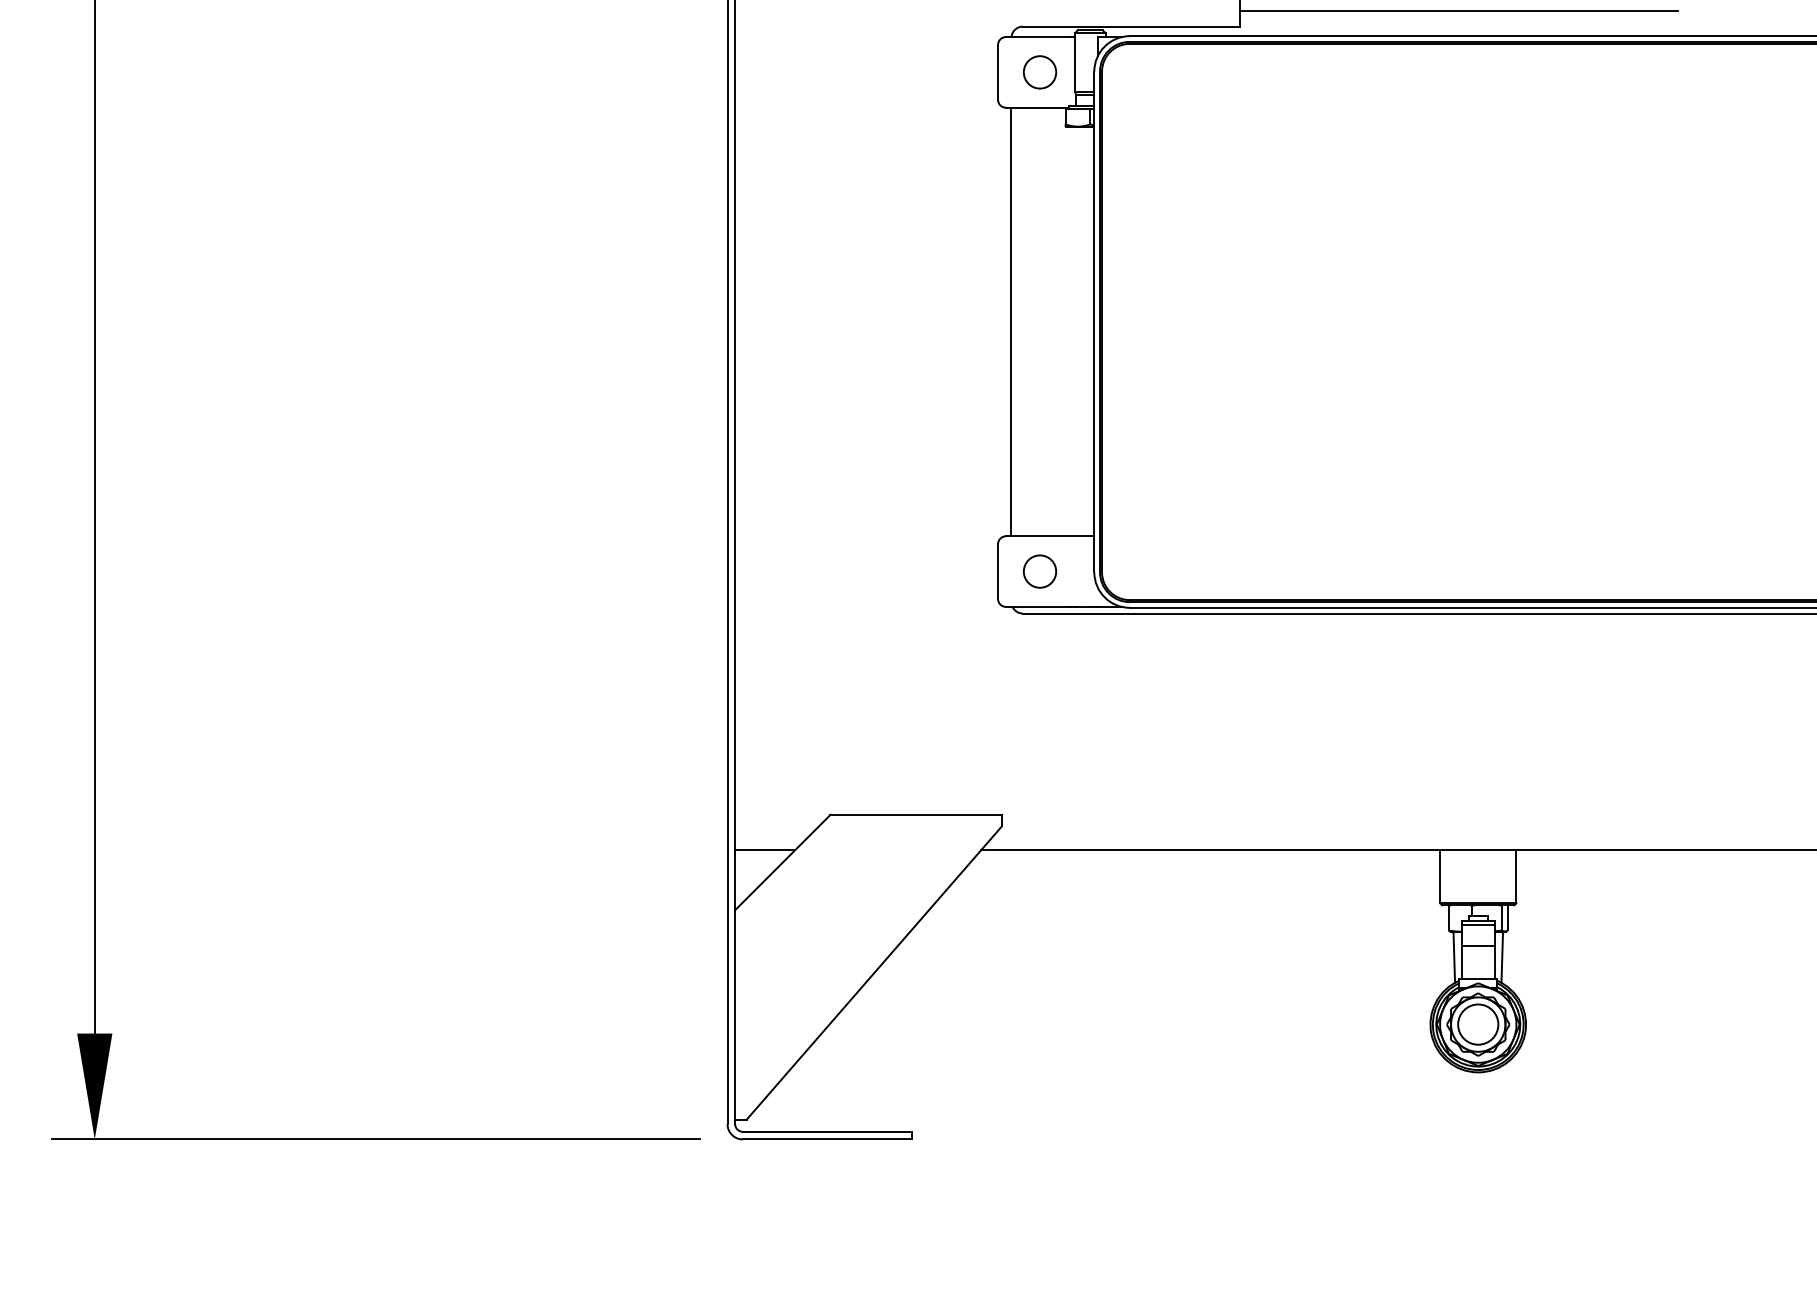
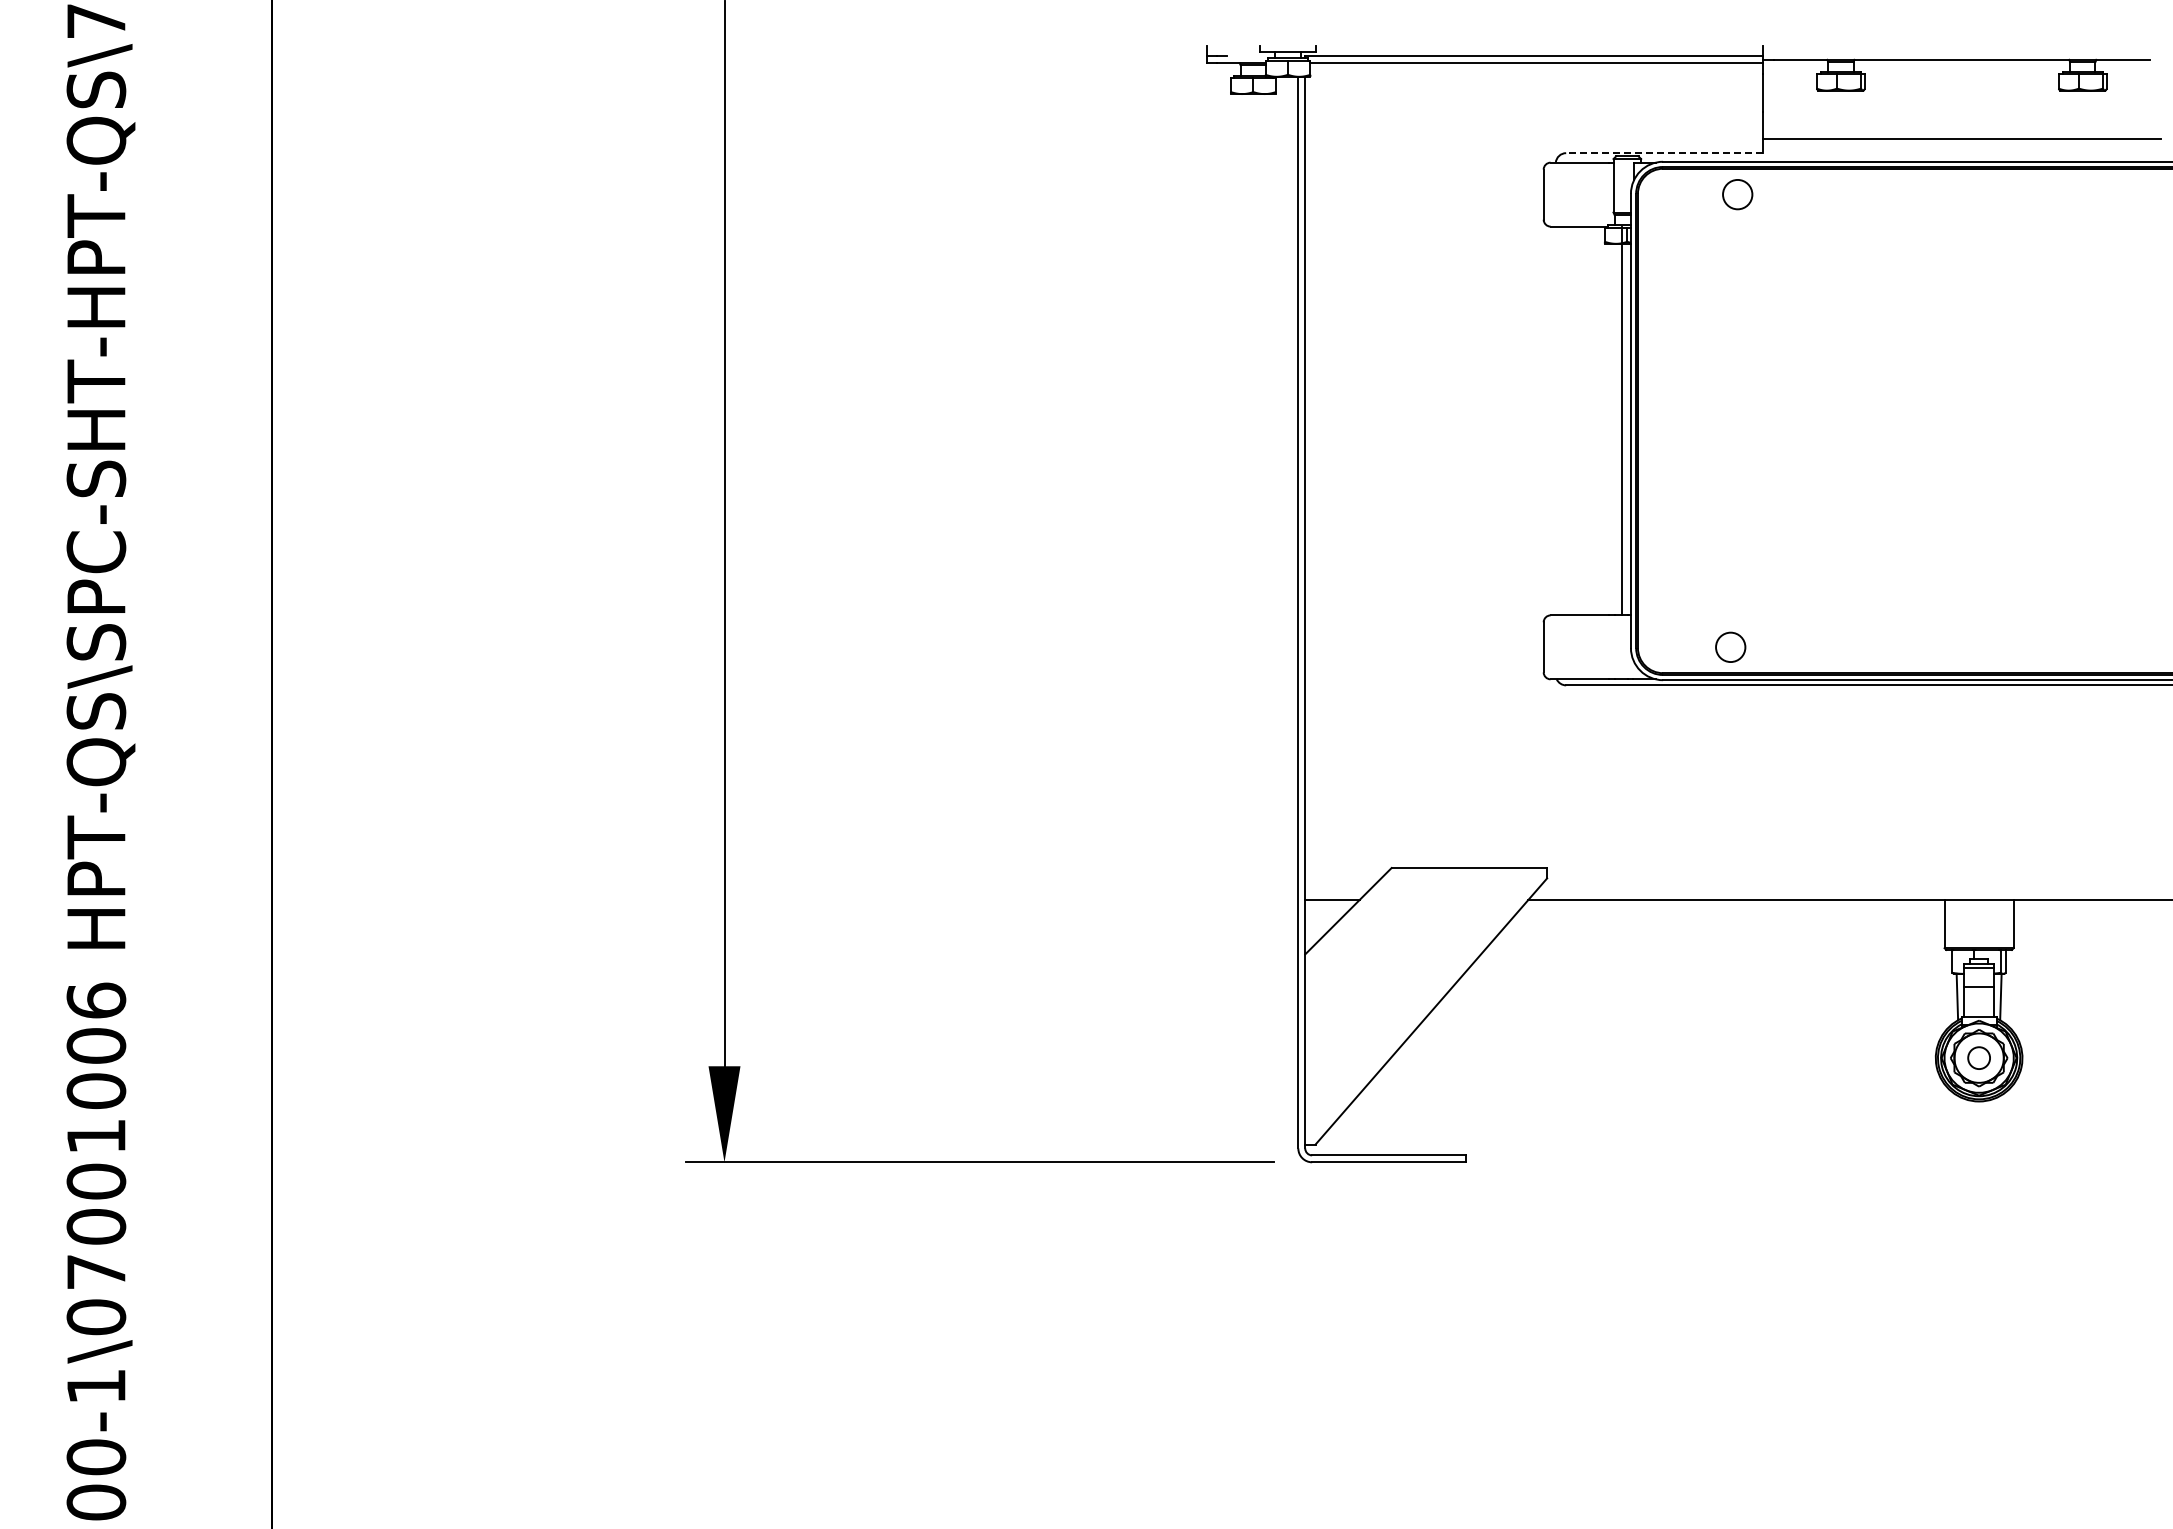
line: (1131, 27) -> (1664, 153), solid -> dashed
circle: (1039, 72) -> (1737, 194), moved
line: (1011, 321) -> (1621, 420), moved
circle: (1039, 570) -> (1730, 646), moved
circle: (1477, 1023) -> (1978, 1057), size x0.6

